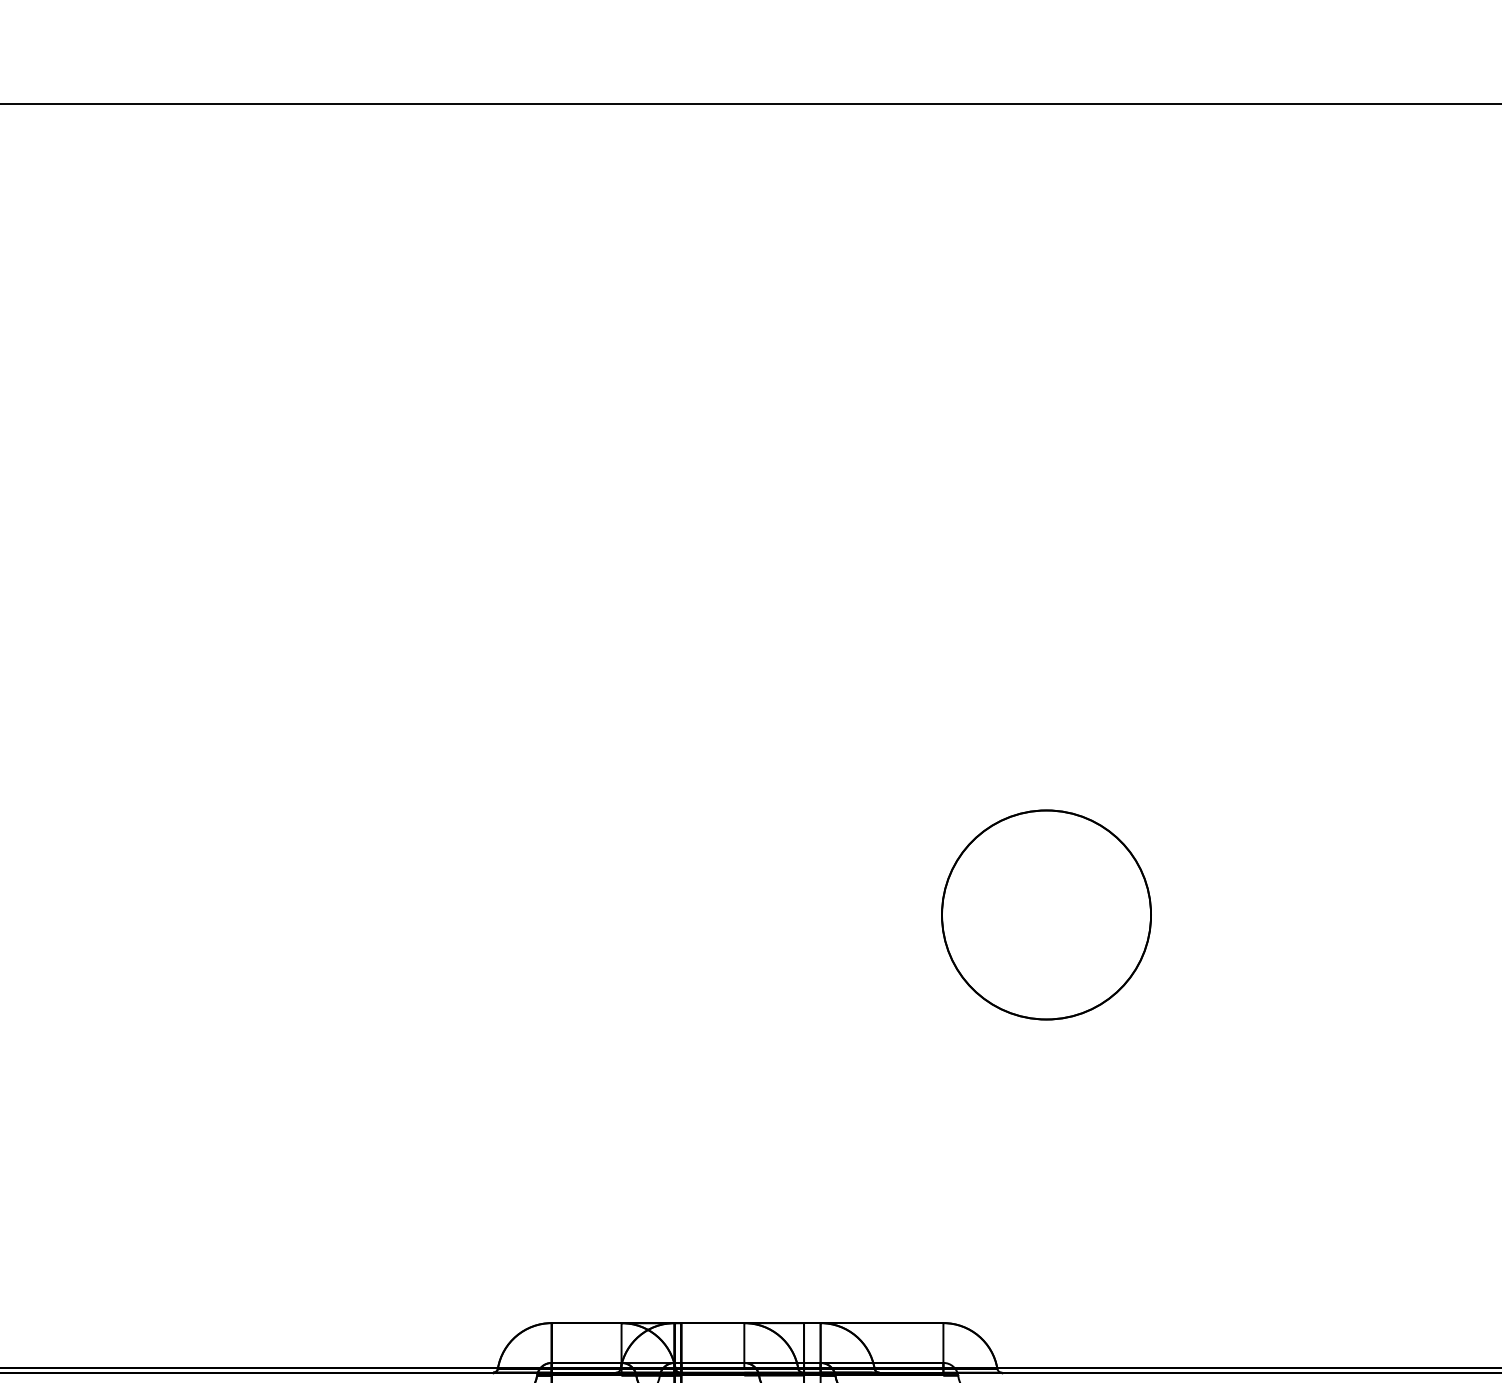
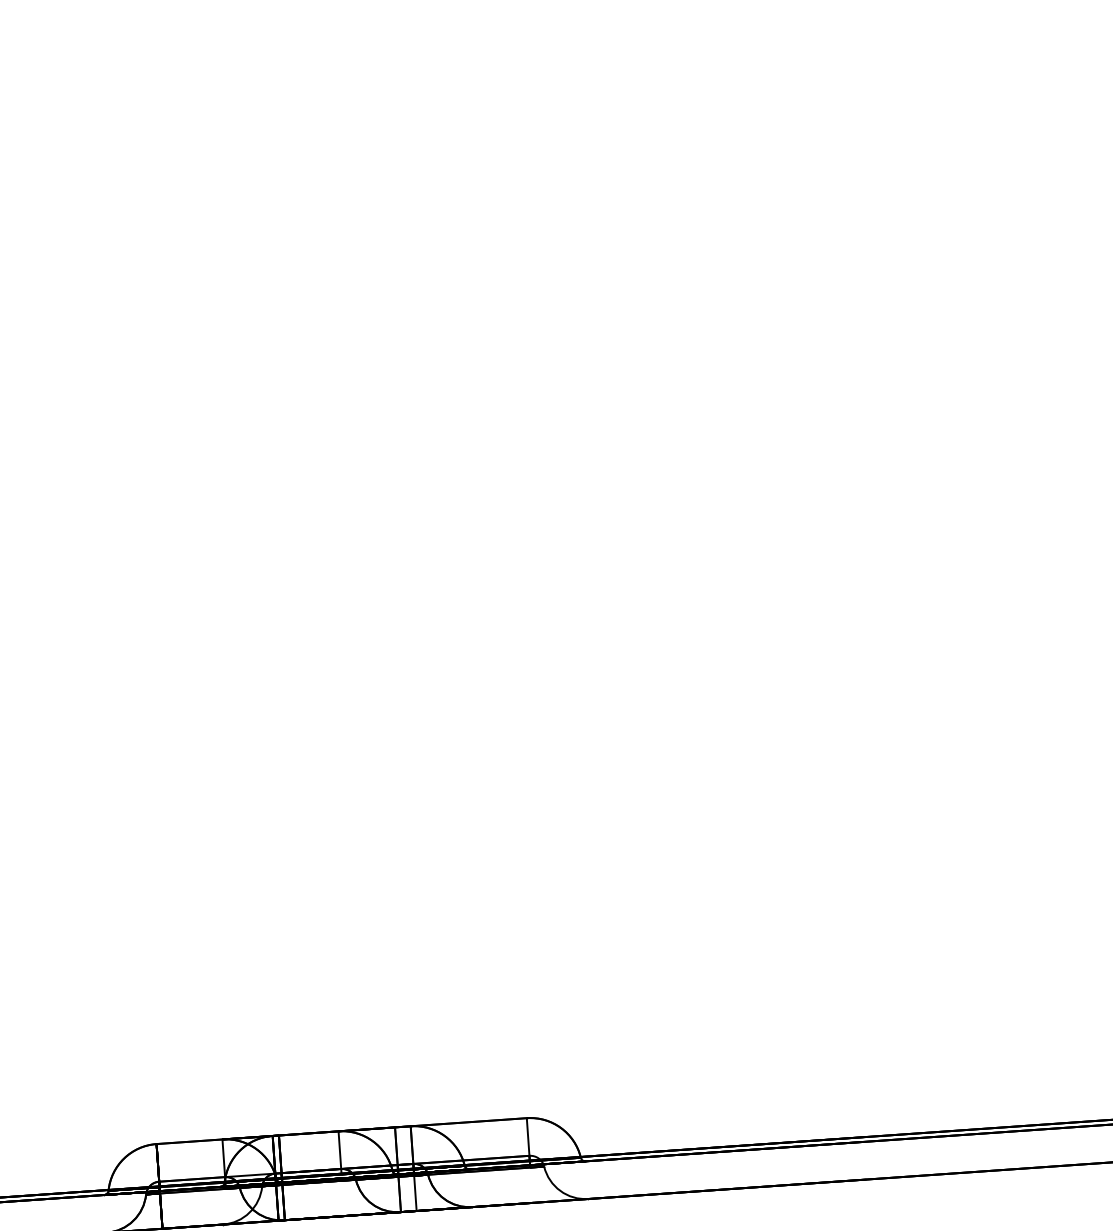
circle: (1046, 914) -> (597, 724), removed

